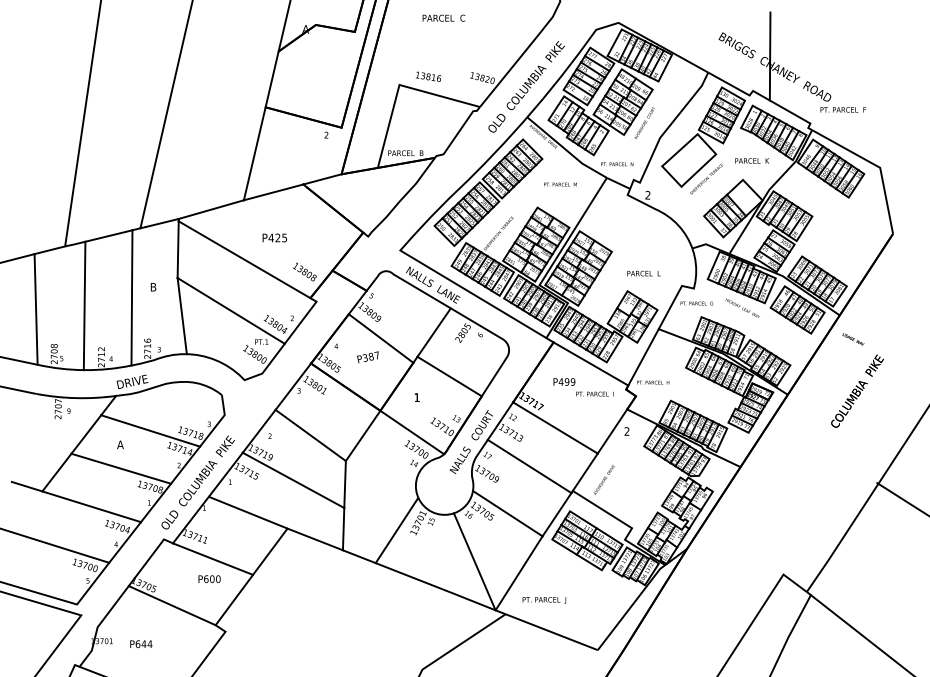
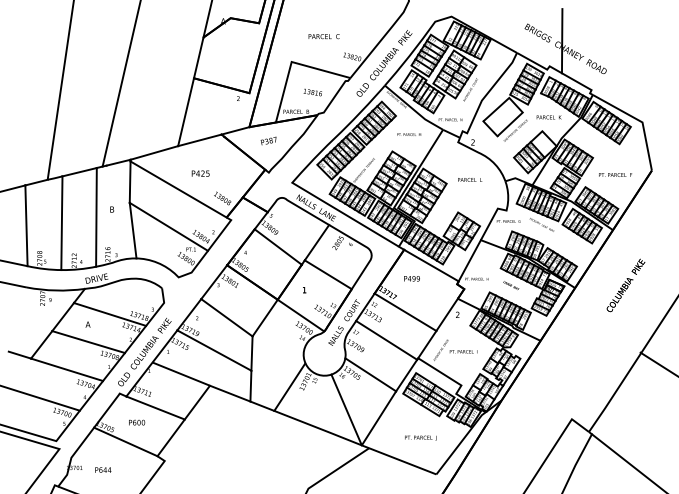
text: (443, 17) -> (323, 36), moved
text: (428, 76) -> (312, 92), moved
text: (843, 109) -> (615, 174), moved
text: (643, 273) -> (469, 179), moved
text: (853, 339) -> (511, 285), moved
text: (367, 357) -> (268, 141), moved
text: (594, 393) -> (463, 351), moved
text: (209, 579) -> (136, 422), moved
text: (544, 600) -> (420, 438), moved

